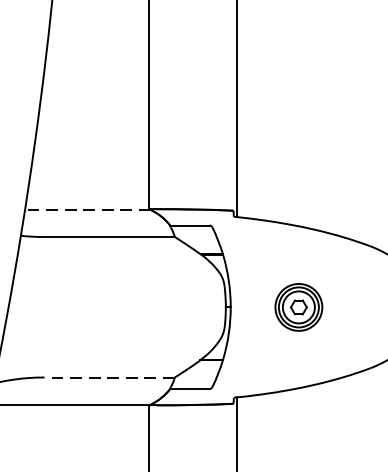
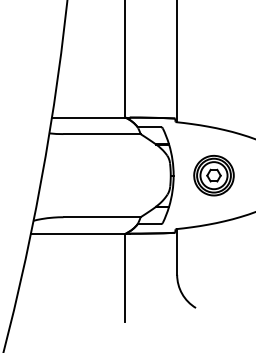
line: (86, 210) -> (88, 118), dashed -> solid
part: (298, 306) -> (213, 175), size x1.43
line: (110, 377) -> (102, 217), dashed -> solid

